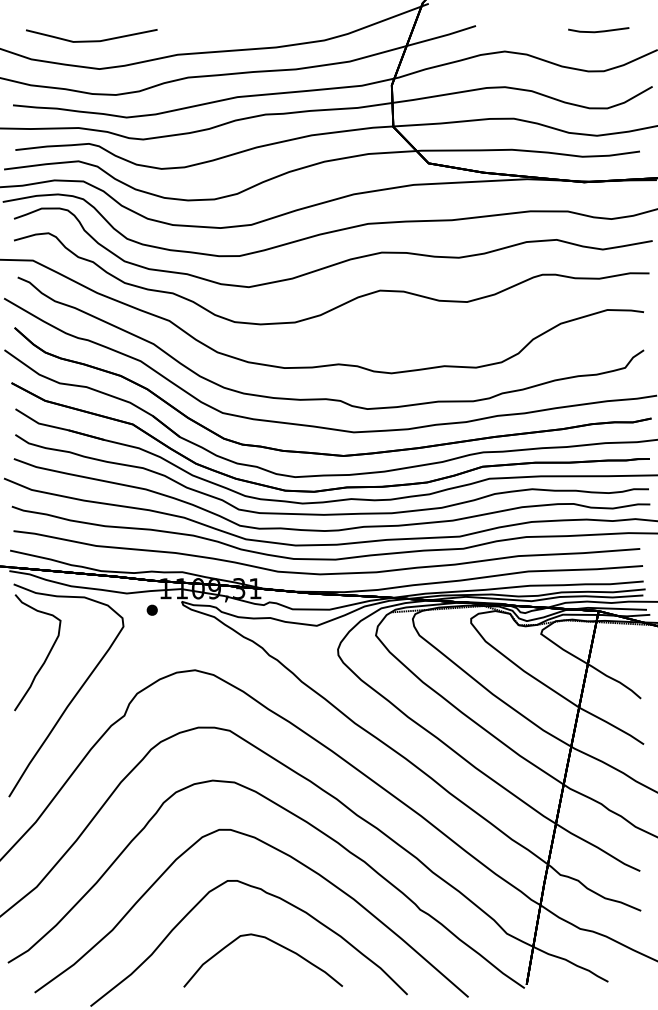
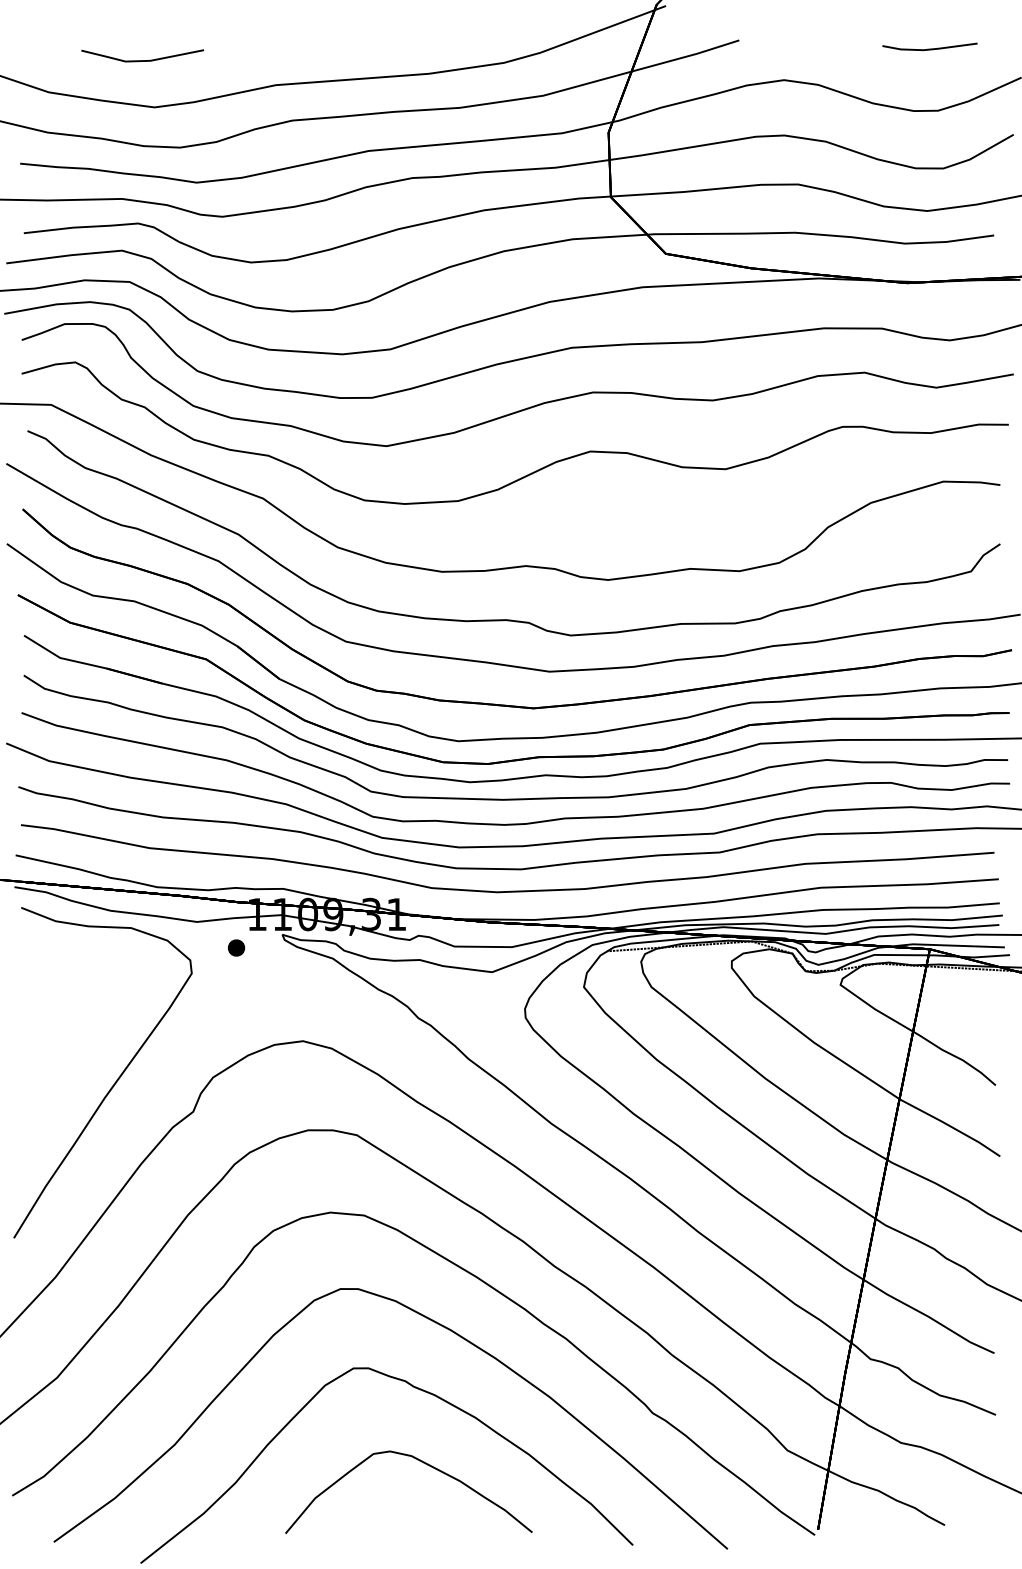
part: (91, 35) -> (142, 55), size x0.6
curve: (46, 656) -> (72, 1019), removed

